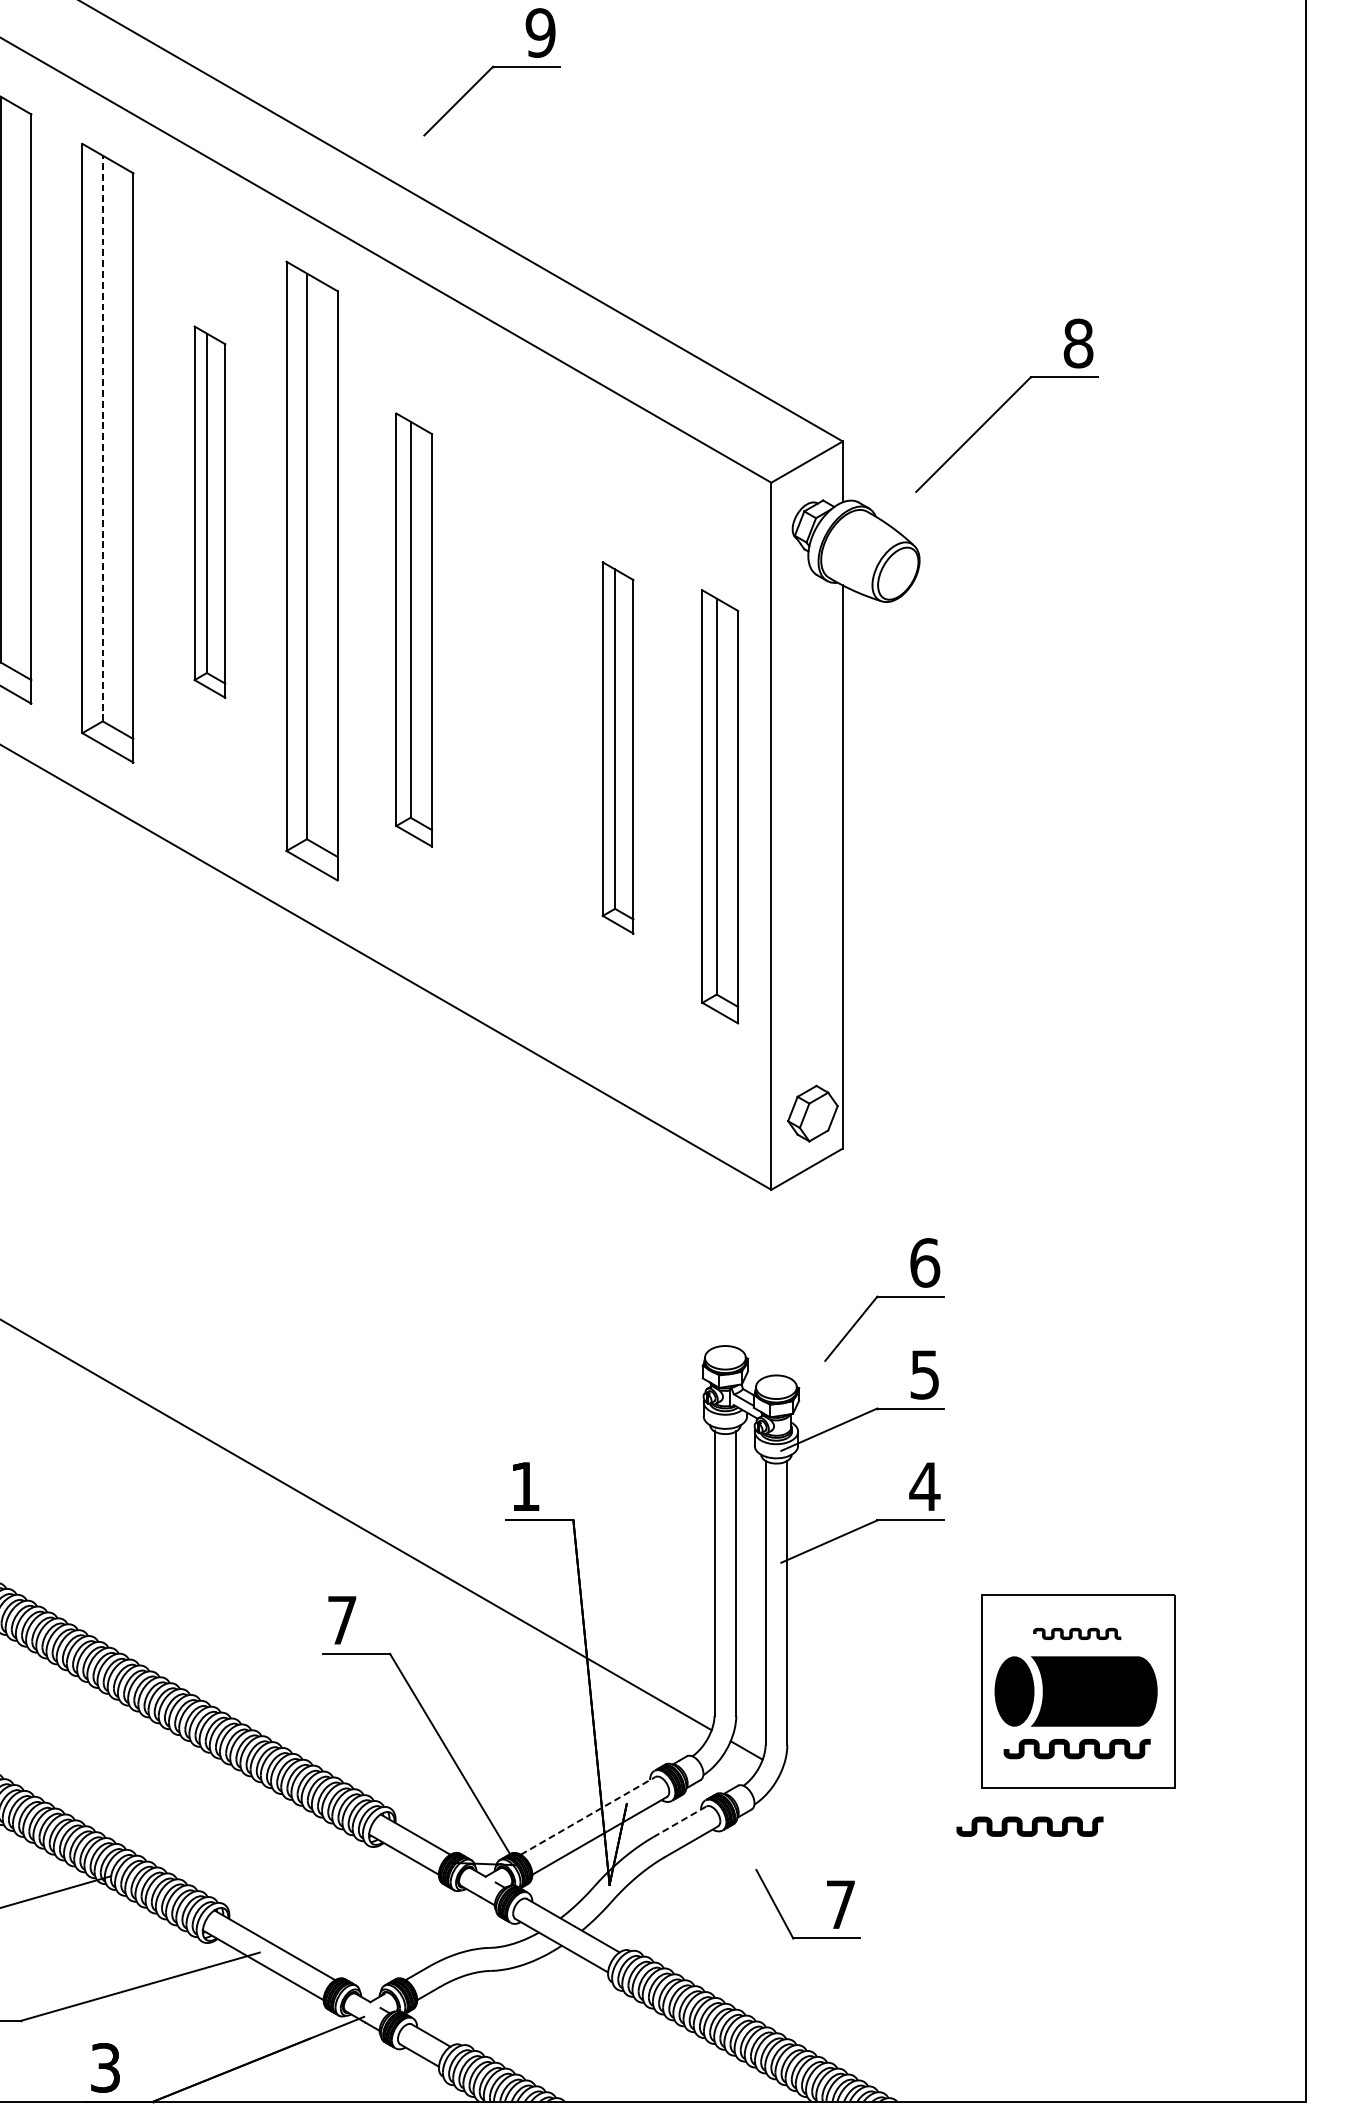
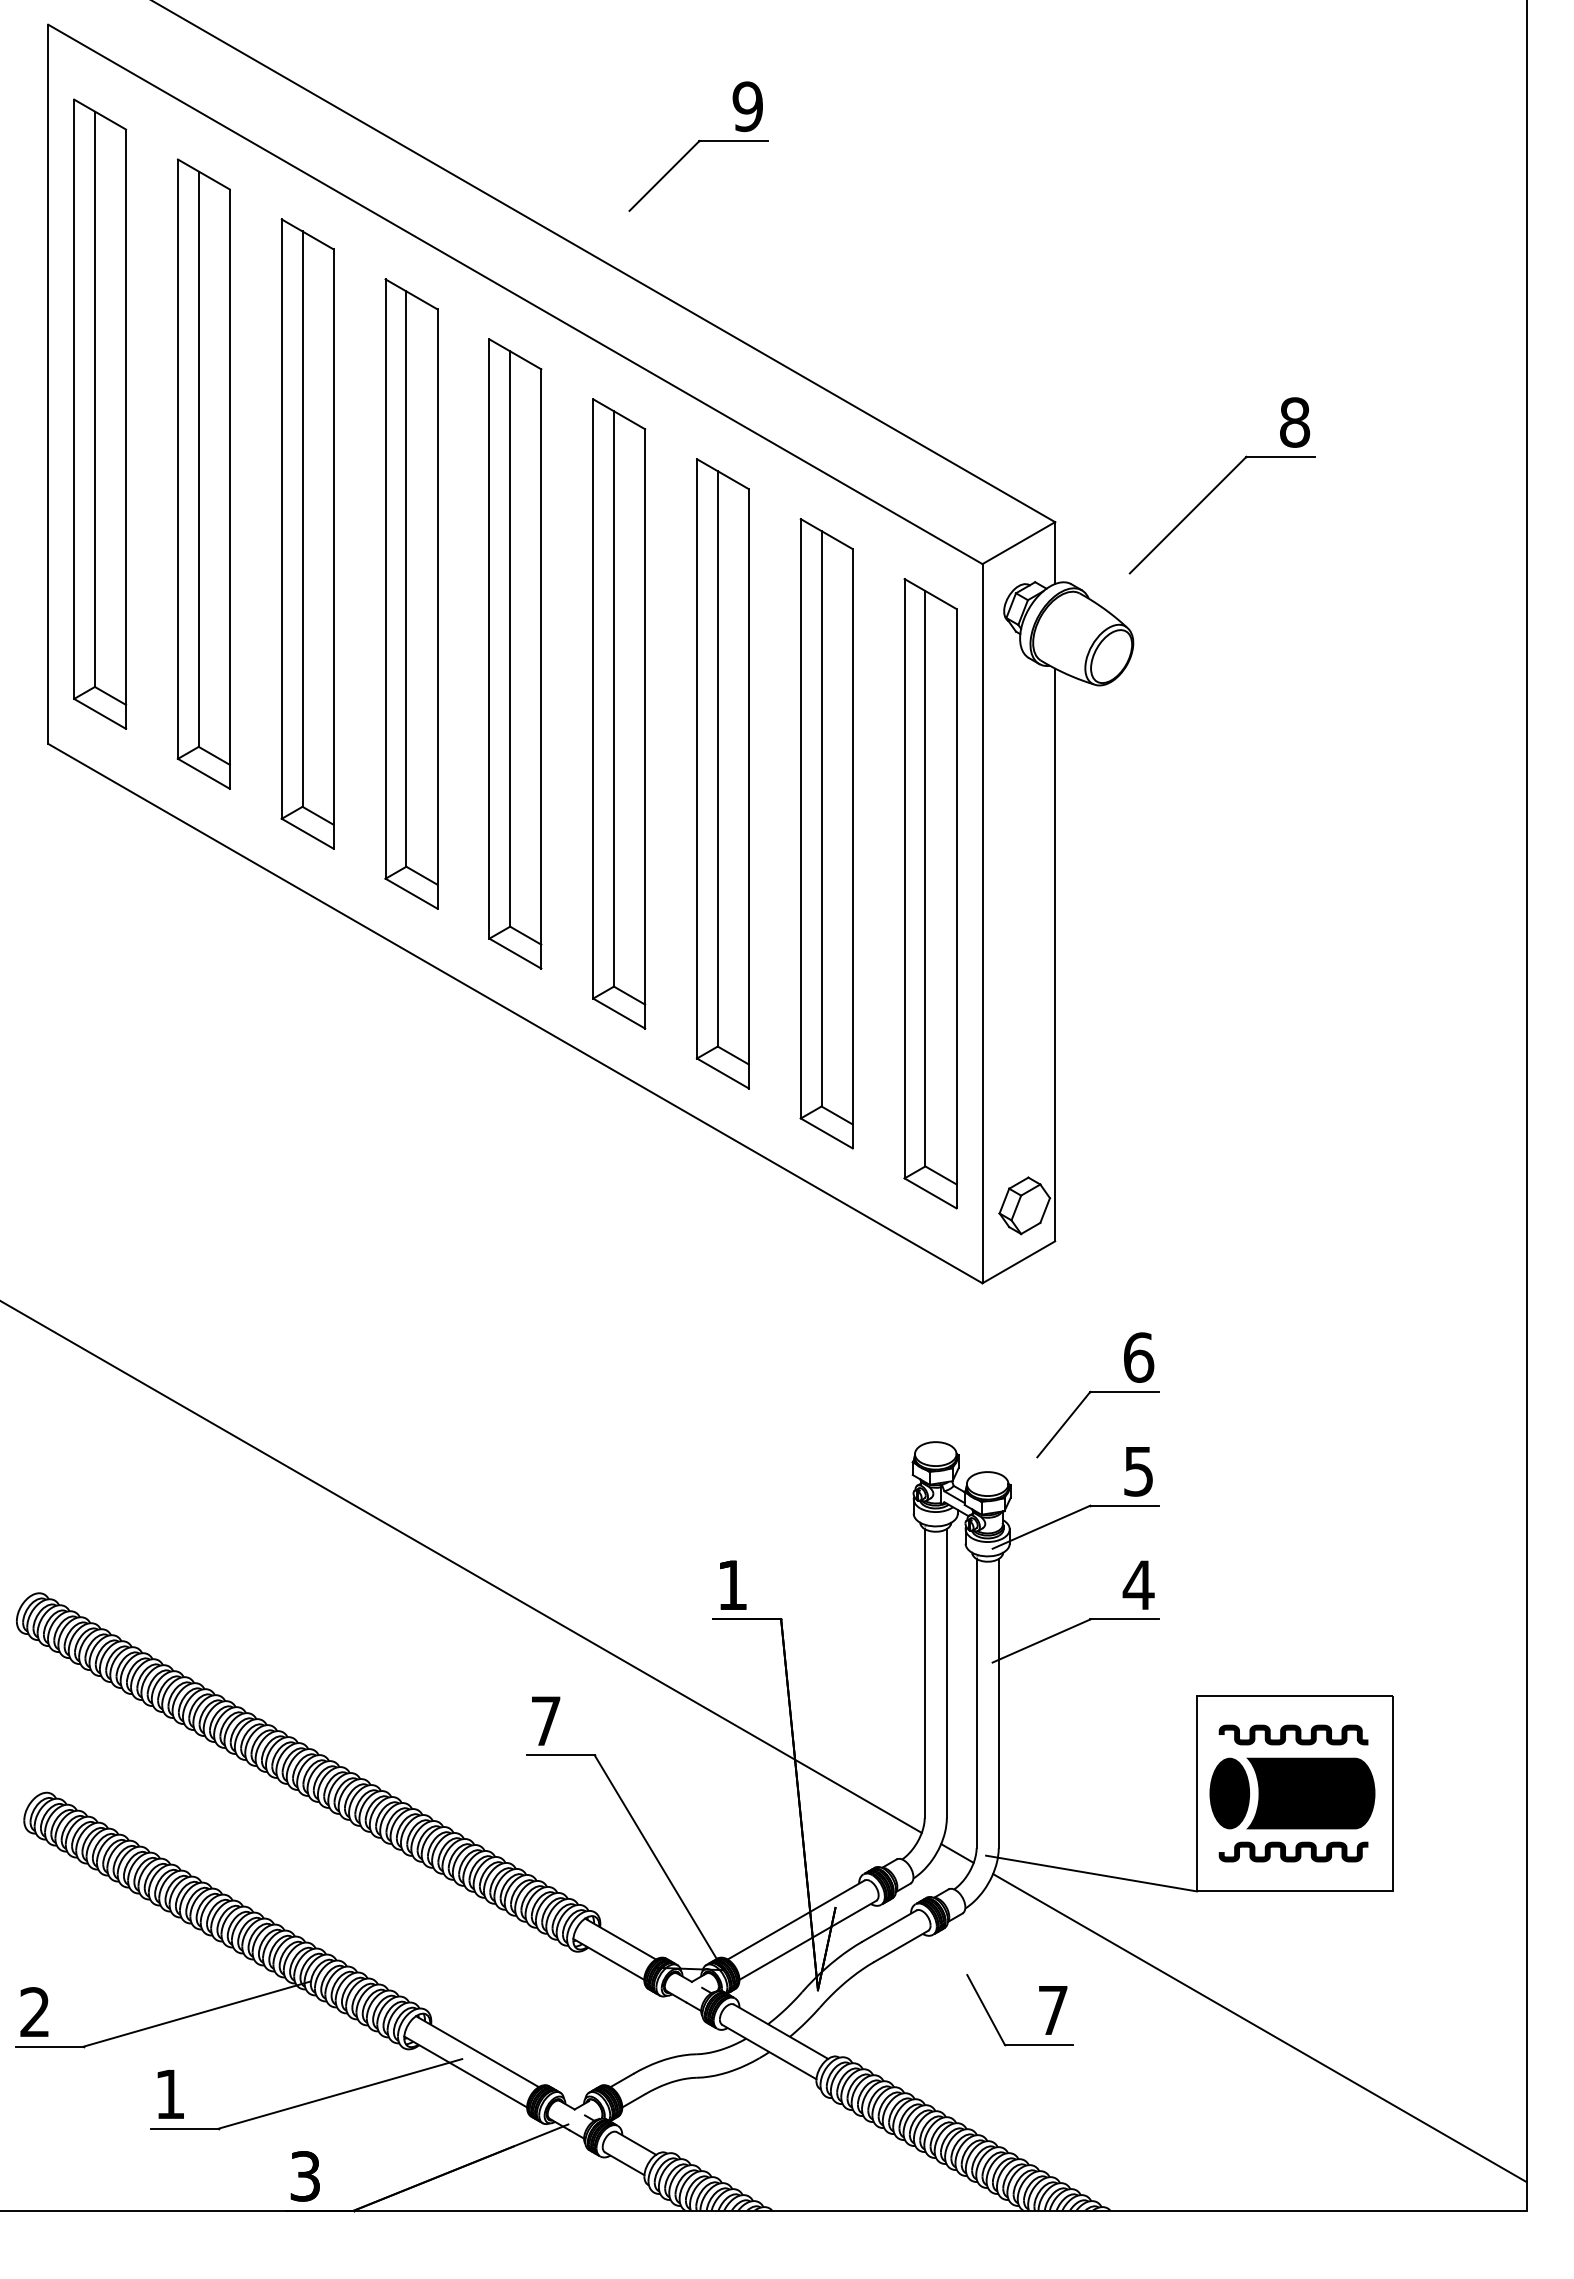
line: (102, 438) -> (302, 519), dashed -> solid
part: (209, 511) -> (411, 593), size x1.67
part: (414, 629) -> (619, 713), size x1.43
part: (515, 688) -> (722, 773), added
part: (617, 747) -> (826, 833), size x1.67
part: (720, 806) -> (930, 893), size x1.43
part: (1077, 1633) -> (1293, 1734), size x1.67
line: (878, 1770) -> (1091, 1873), added
line: (588, 1816) -> (796, 1920), dashed -> solid
line: (679, 1821) -> (889, 1925), dashed -> solid
part: (1029, 1826) -> (1245, 1930), removed
line: (1043, 1922) -> (1259, 2028), added

